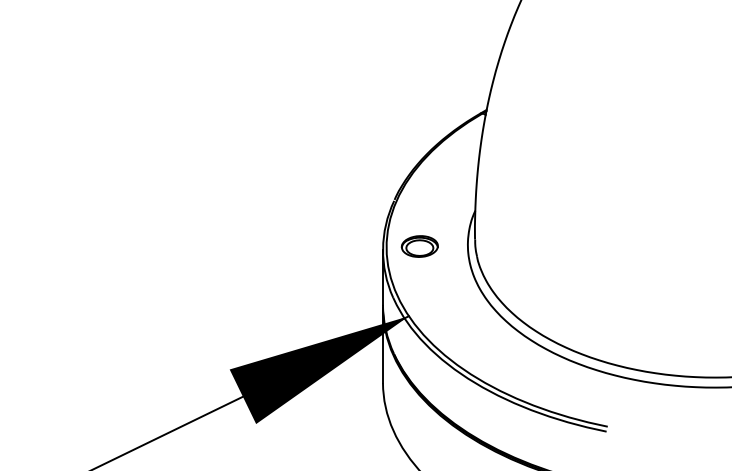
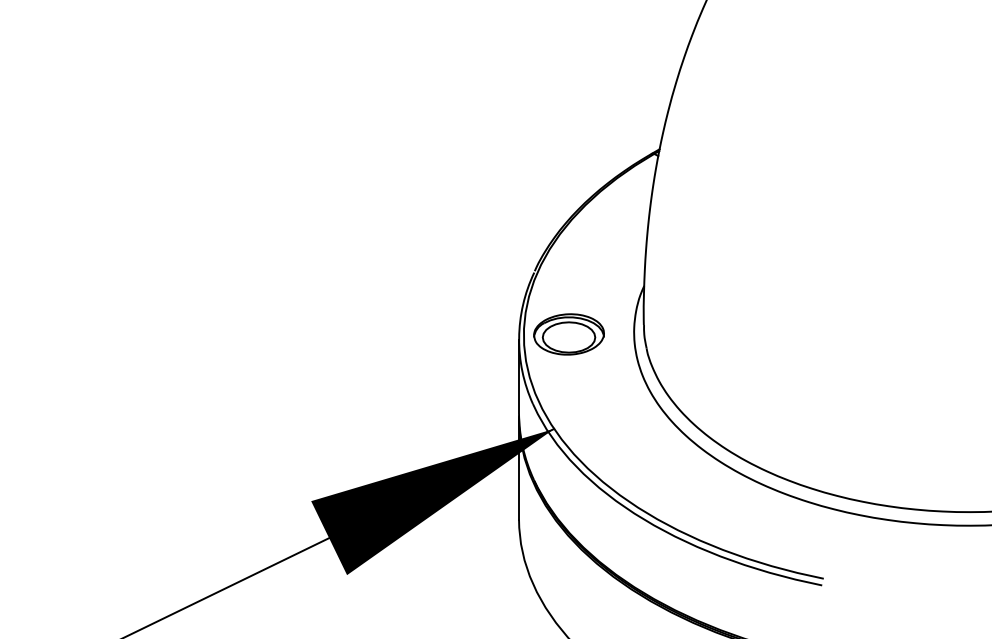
part: (419, 246) -> (568, 334), size x1.43

